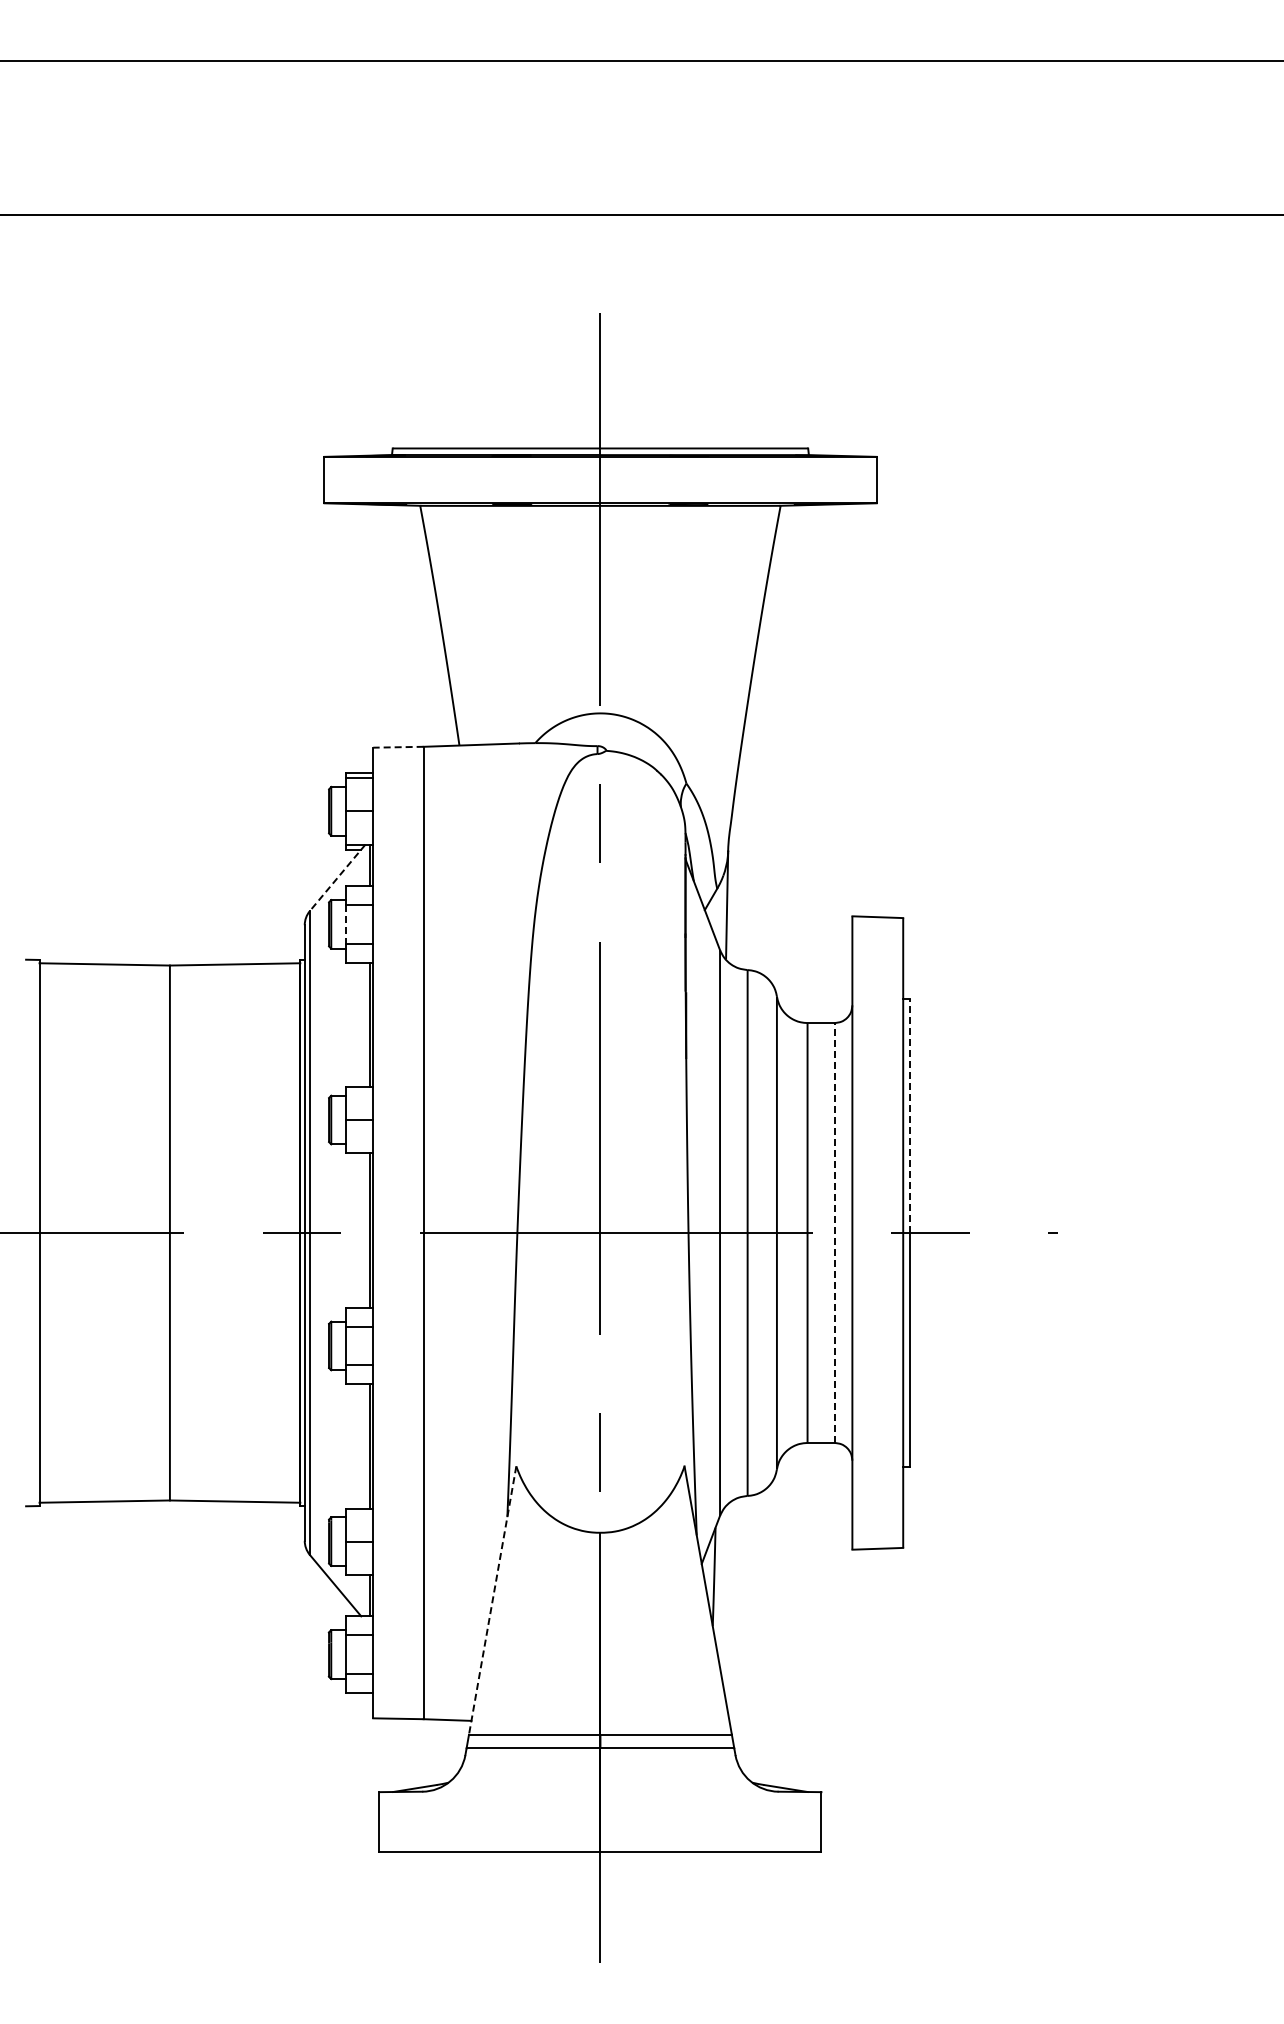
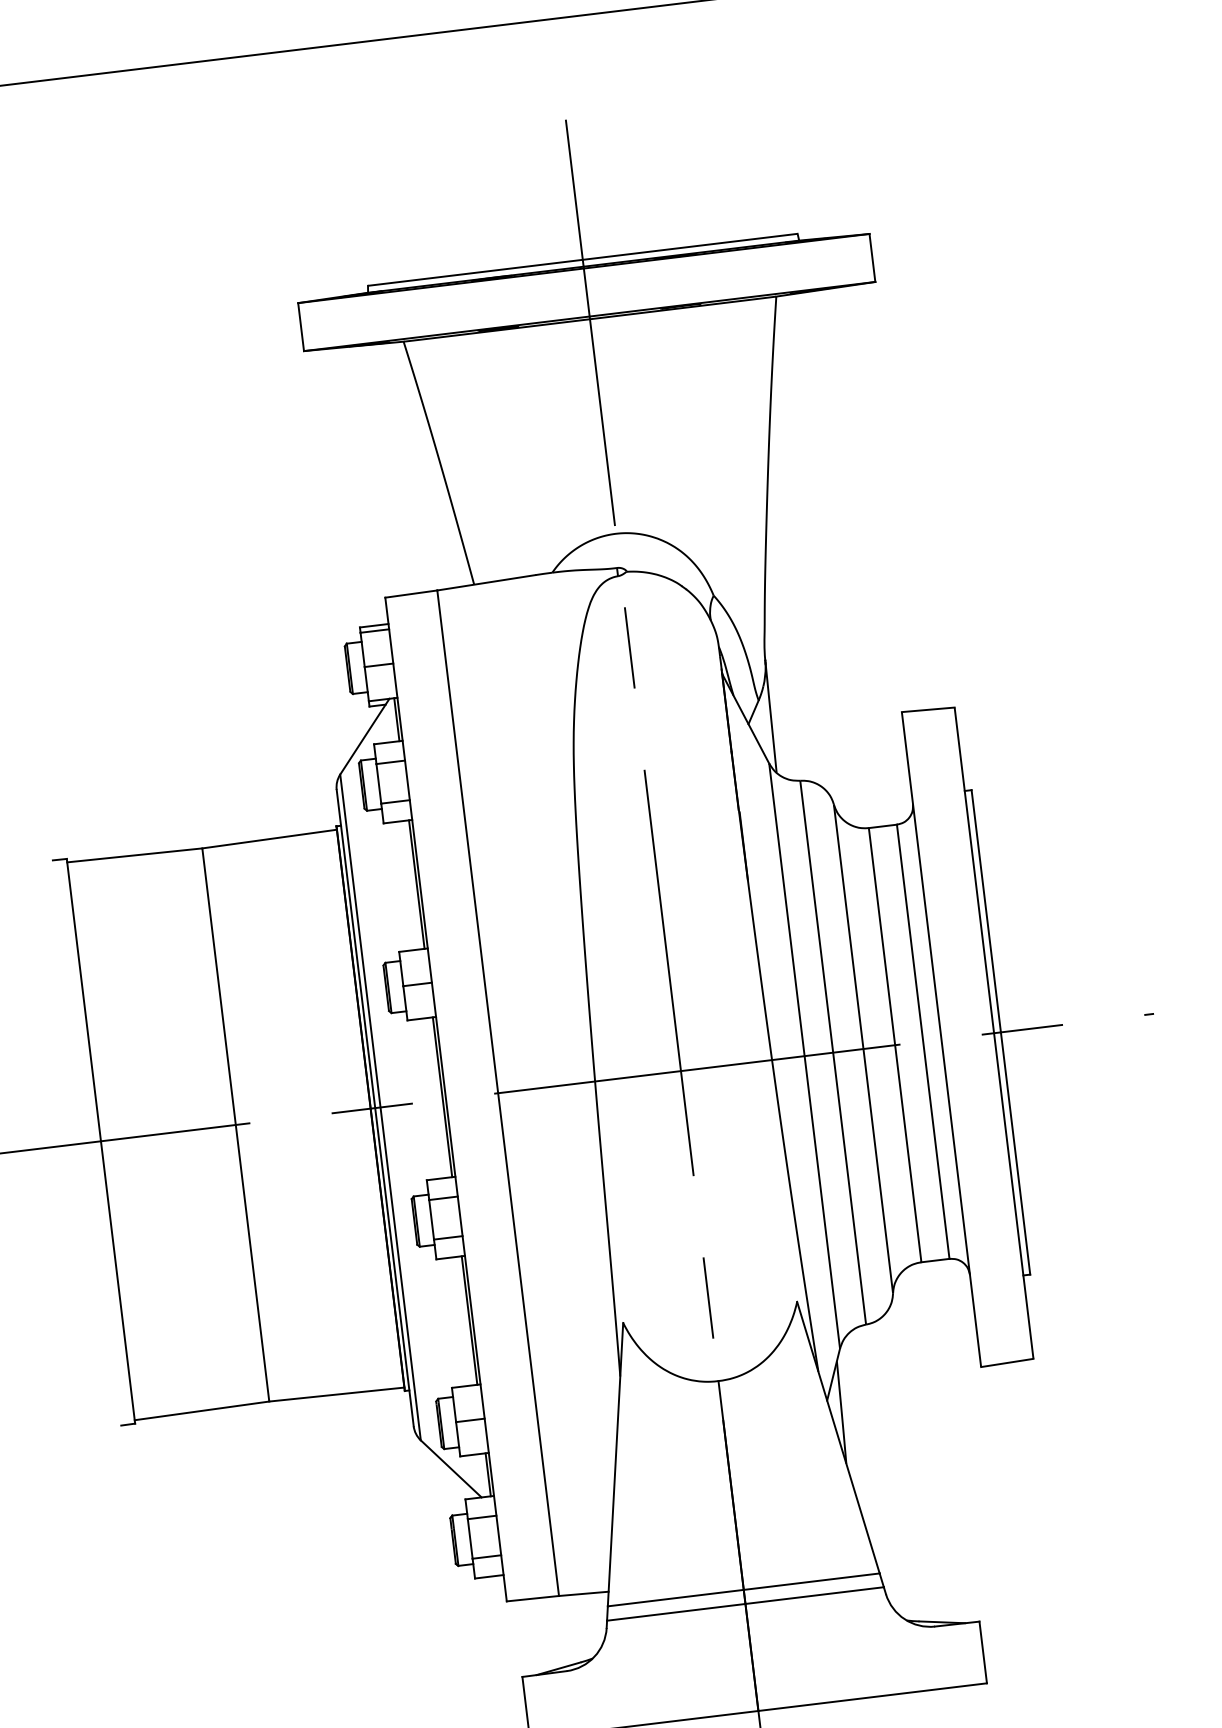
line: (397, 747) -> (410, 594), dashed -> solid
line: (337, 878) -> (364, 737), dashed -> solid
line: (345, 924) -> (378, 783), dashed -> solid
line: (909, 1115) -> (985, 910), dashed -> solid
line: (834, 1233) -> (923, 1042), dashed -> solid
line: (492, 1601) -> (615, 1465), dashed -> solid

